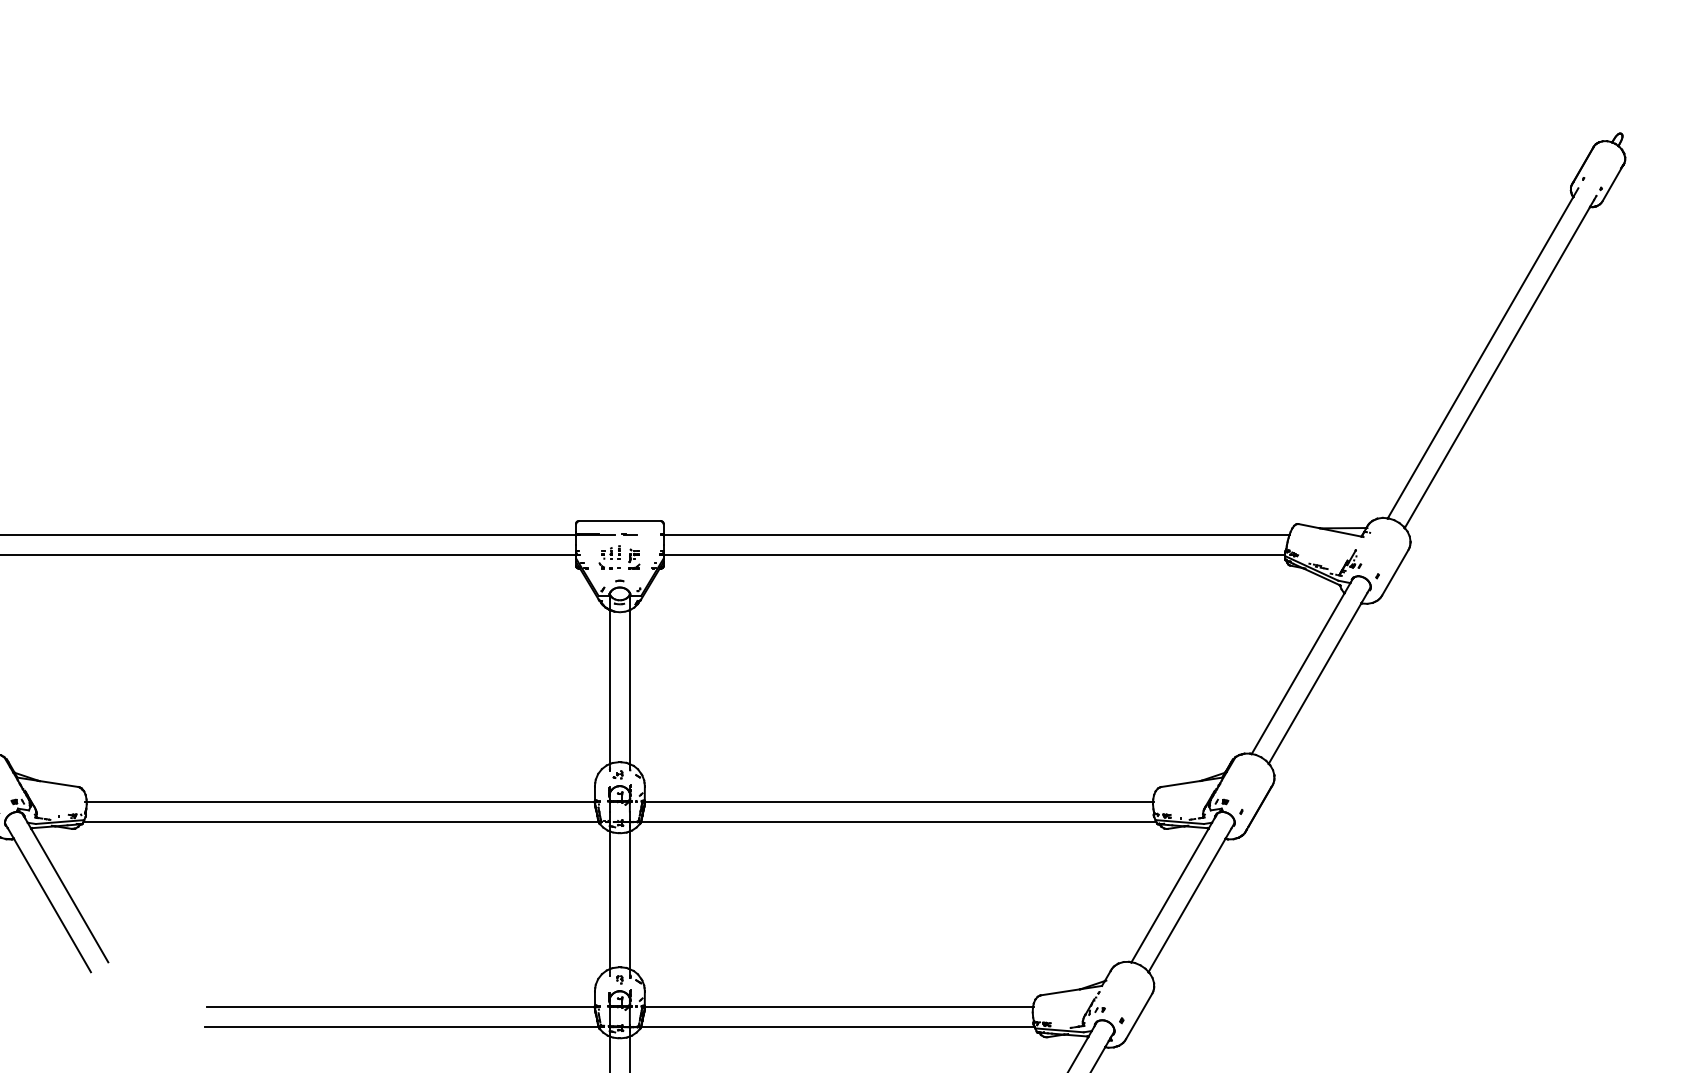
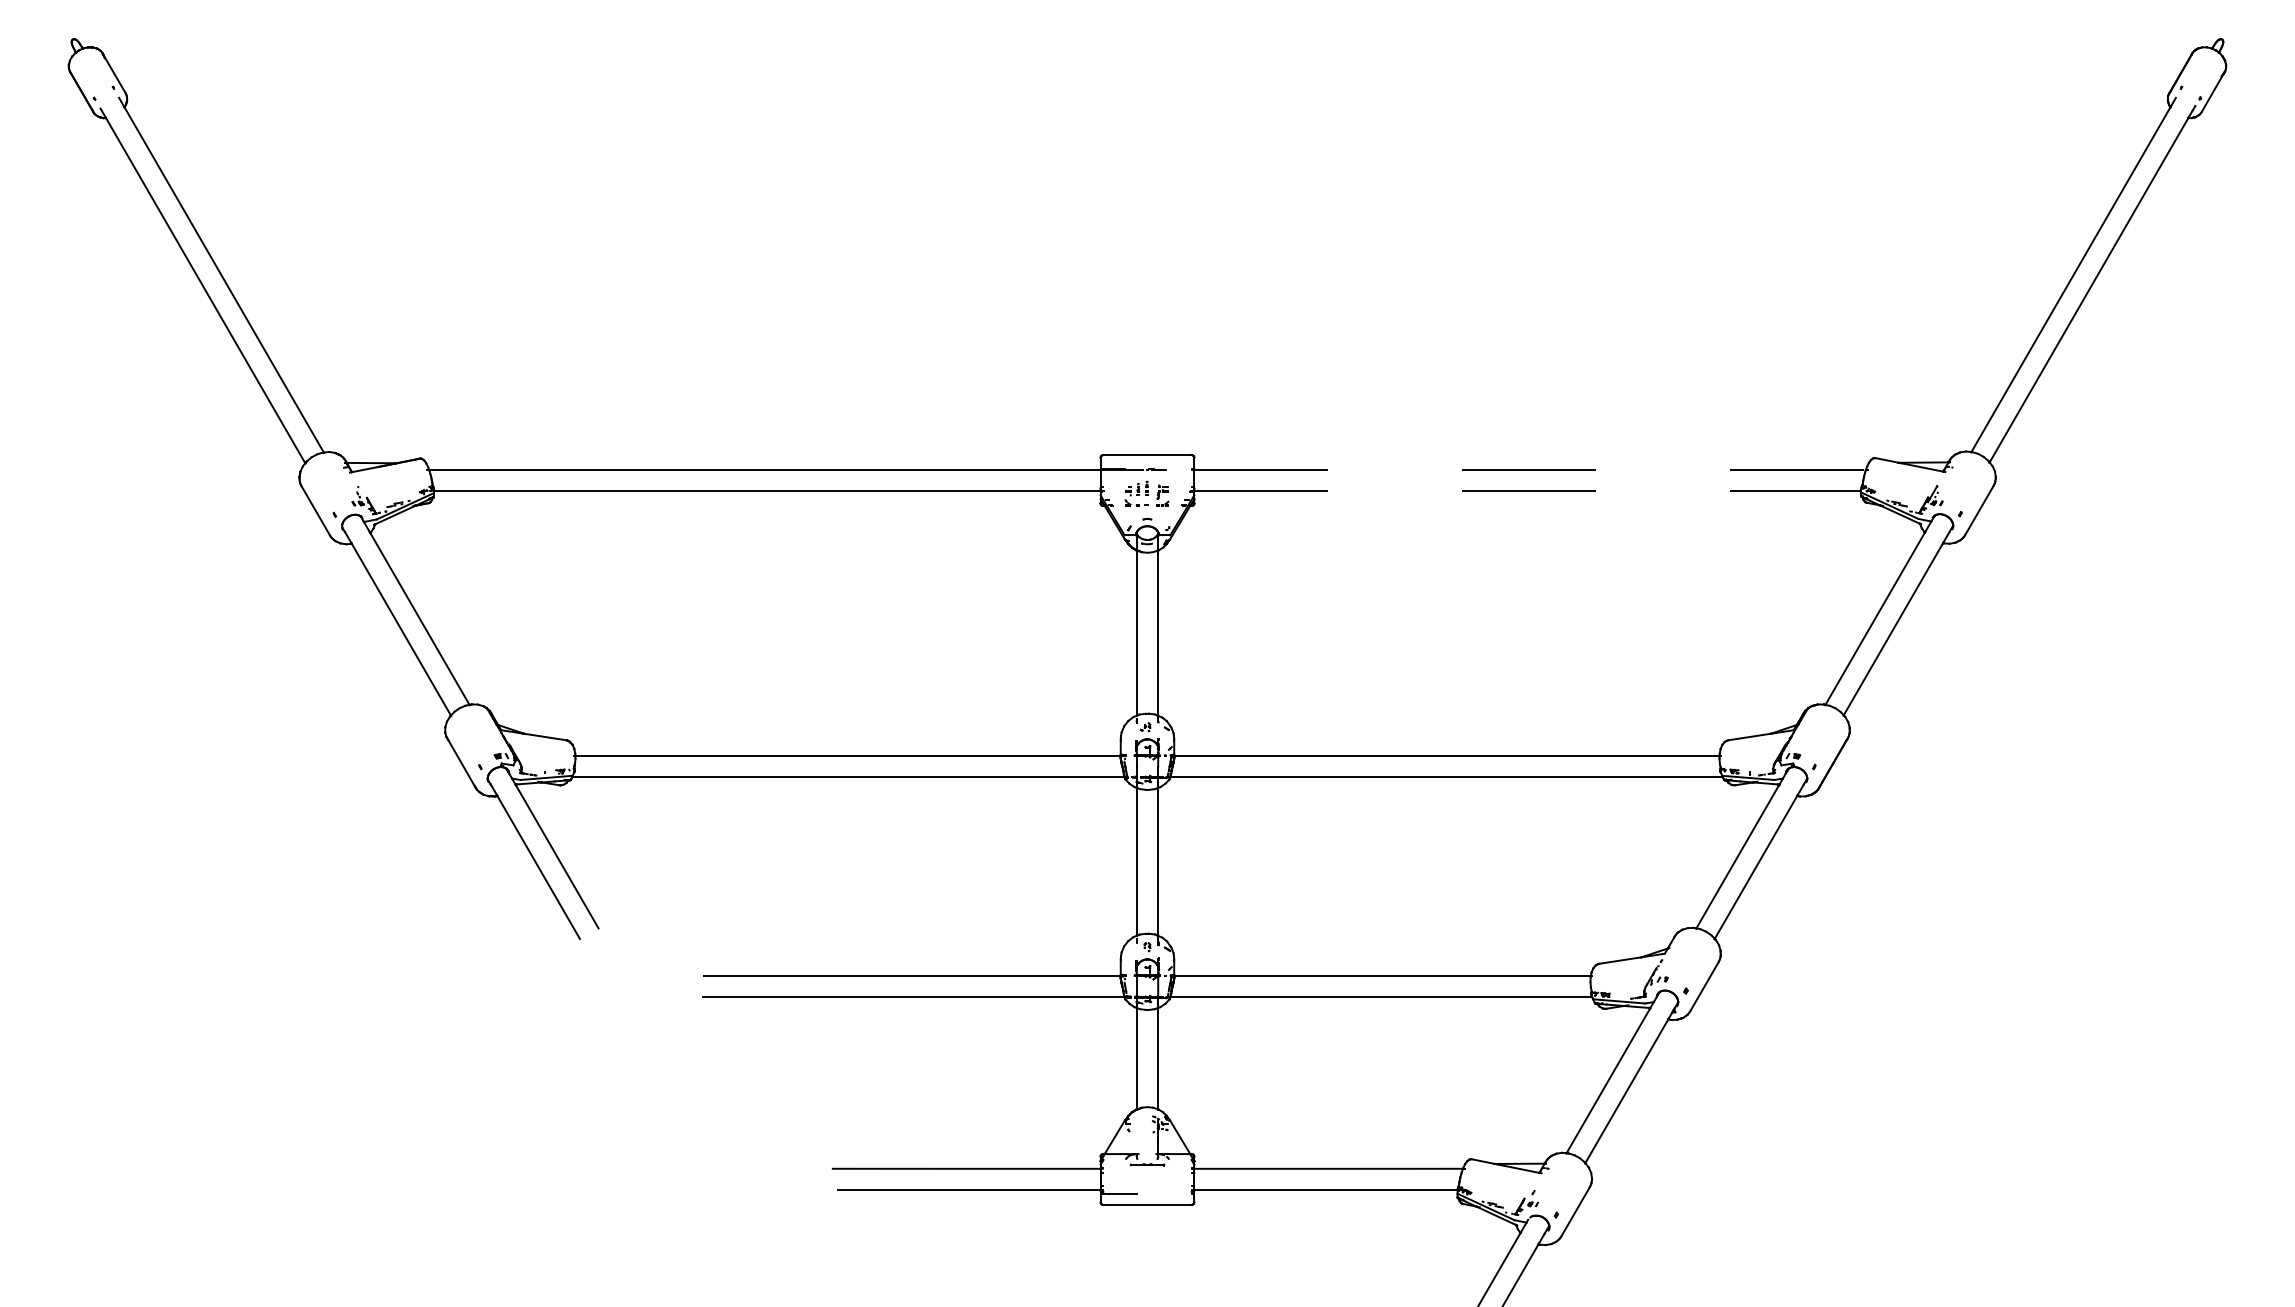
line: (976, 534) -> (1530, 469), solid -> dashed
line: (974, 555) -> (1527, 491), solid -> dashed

